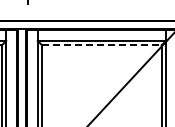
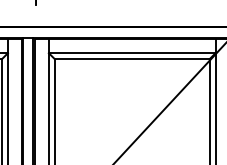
line: (101, 45) -> (131, 59), dashed -> solid

